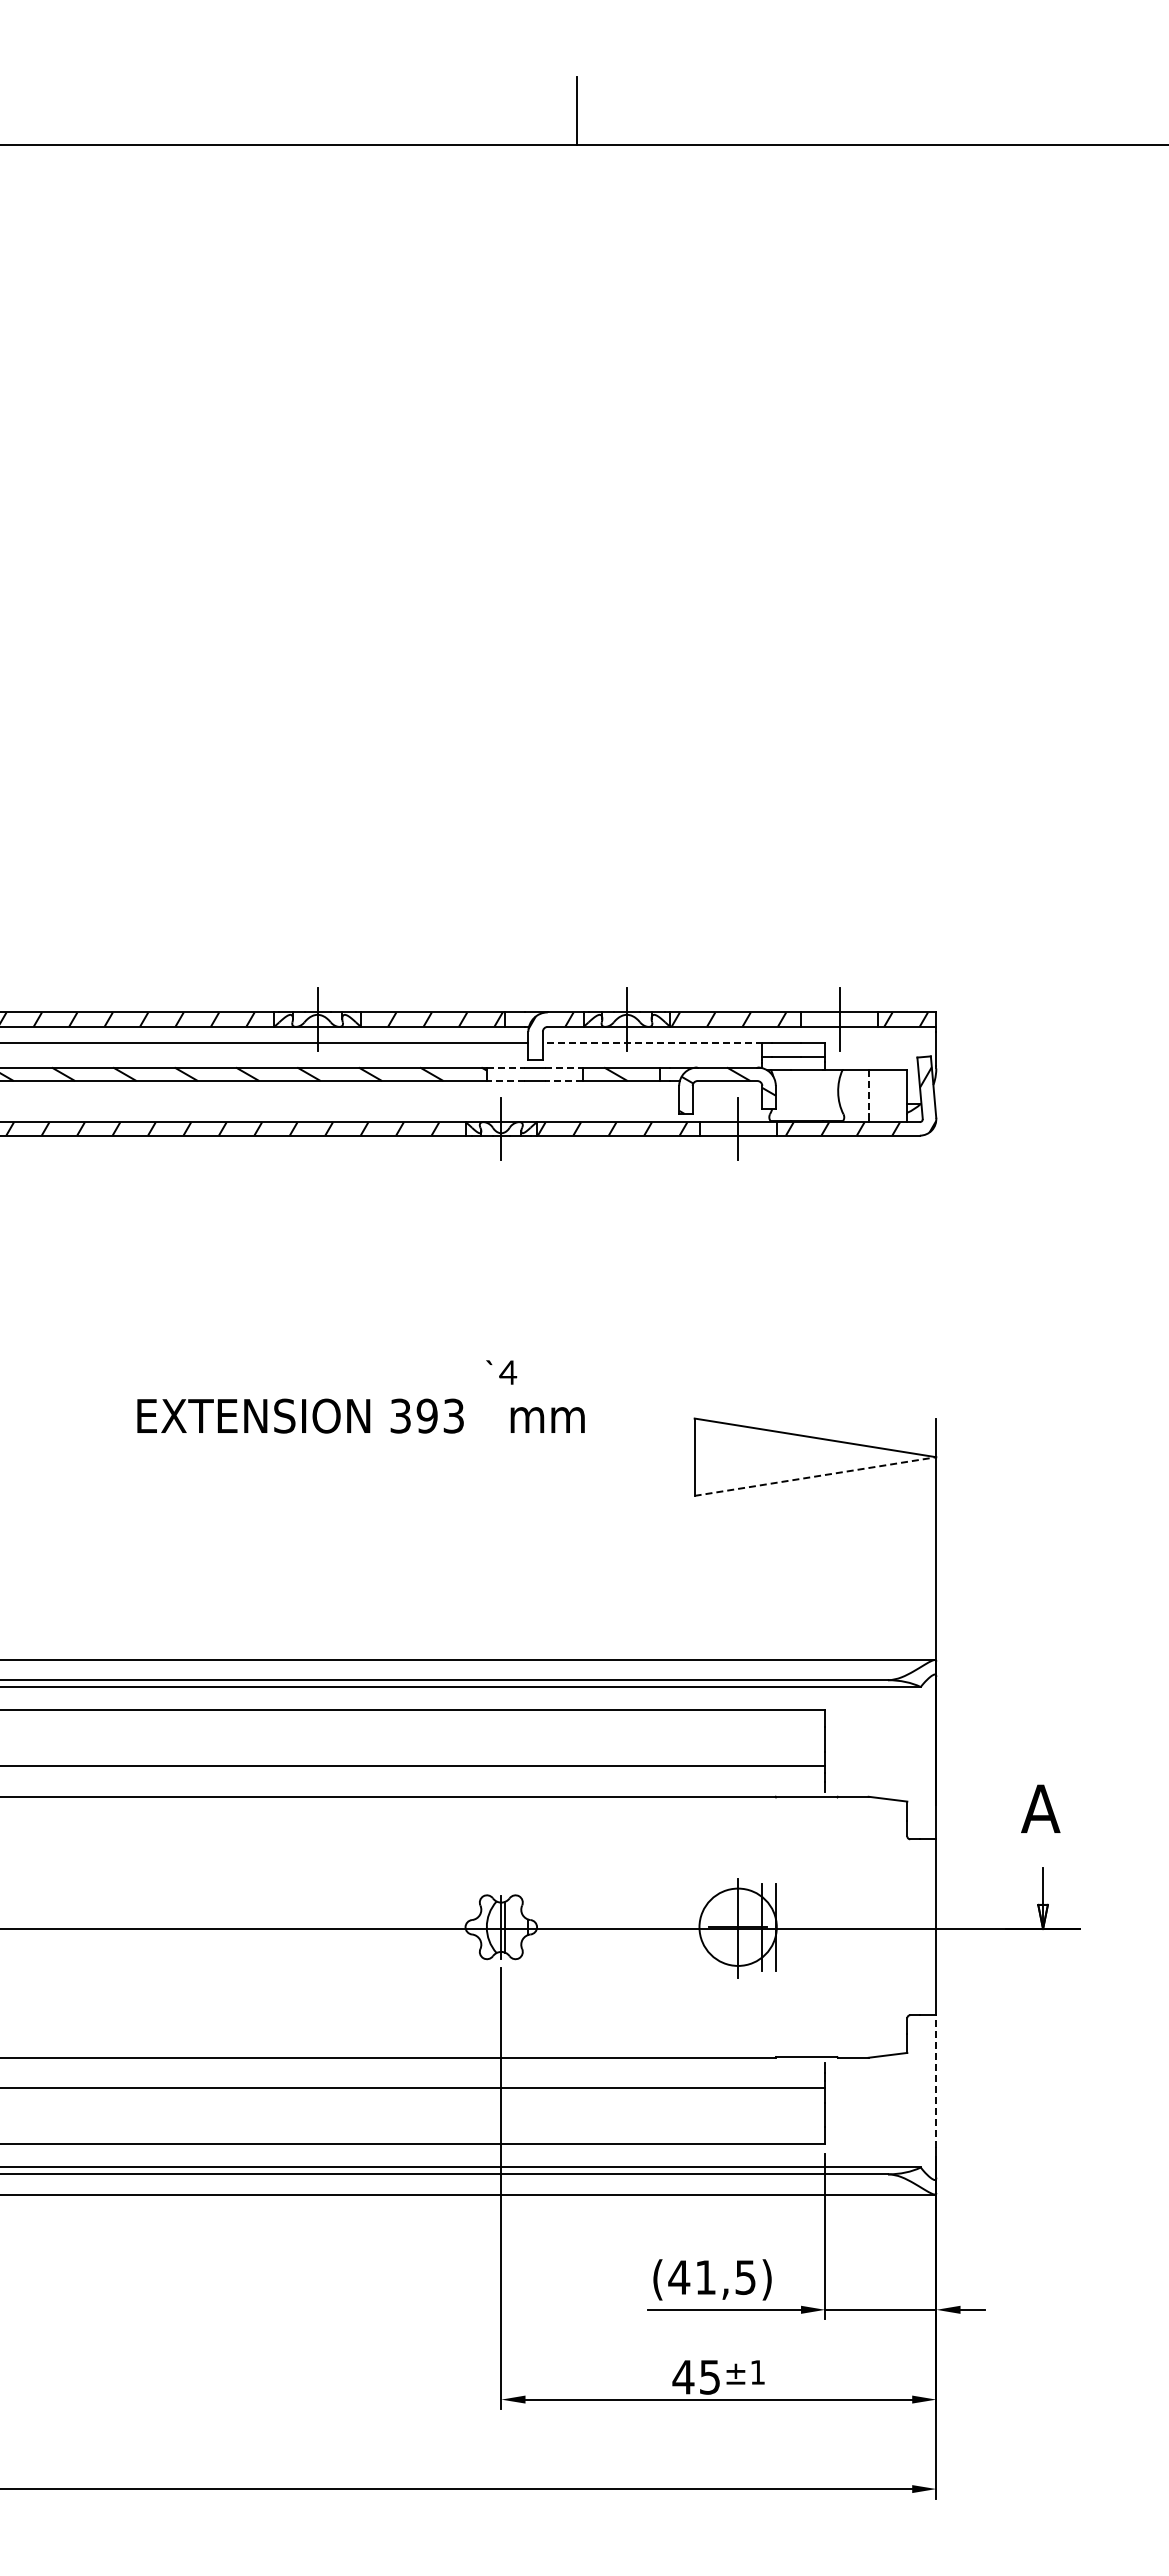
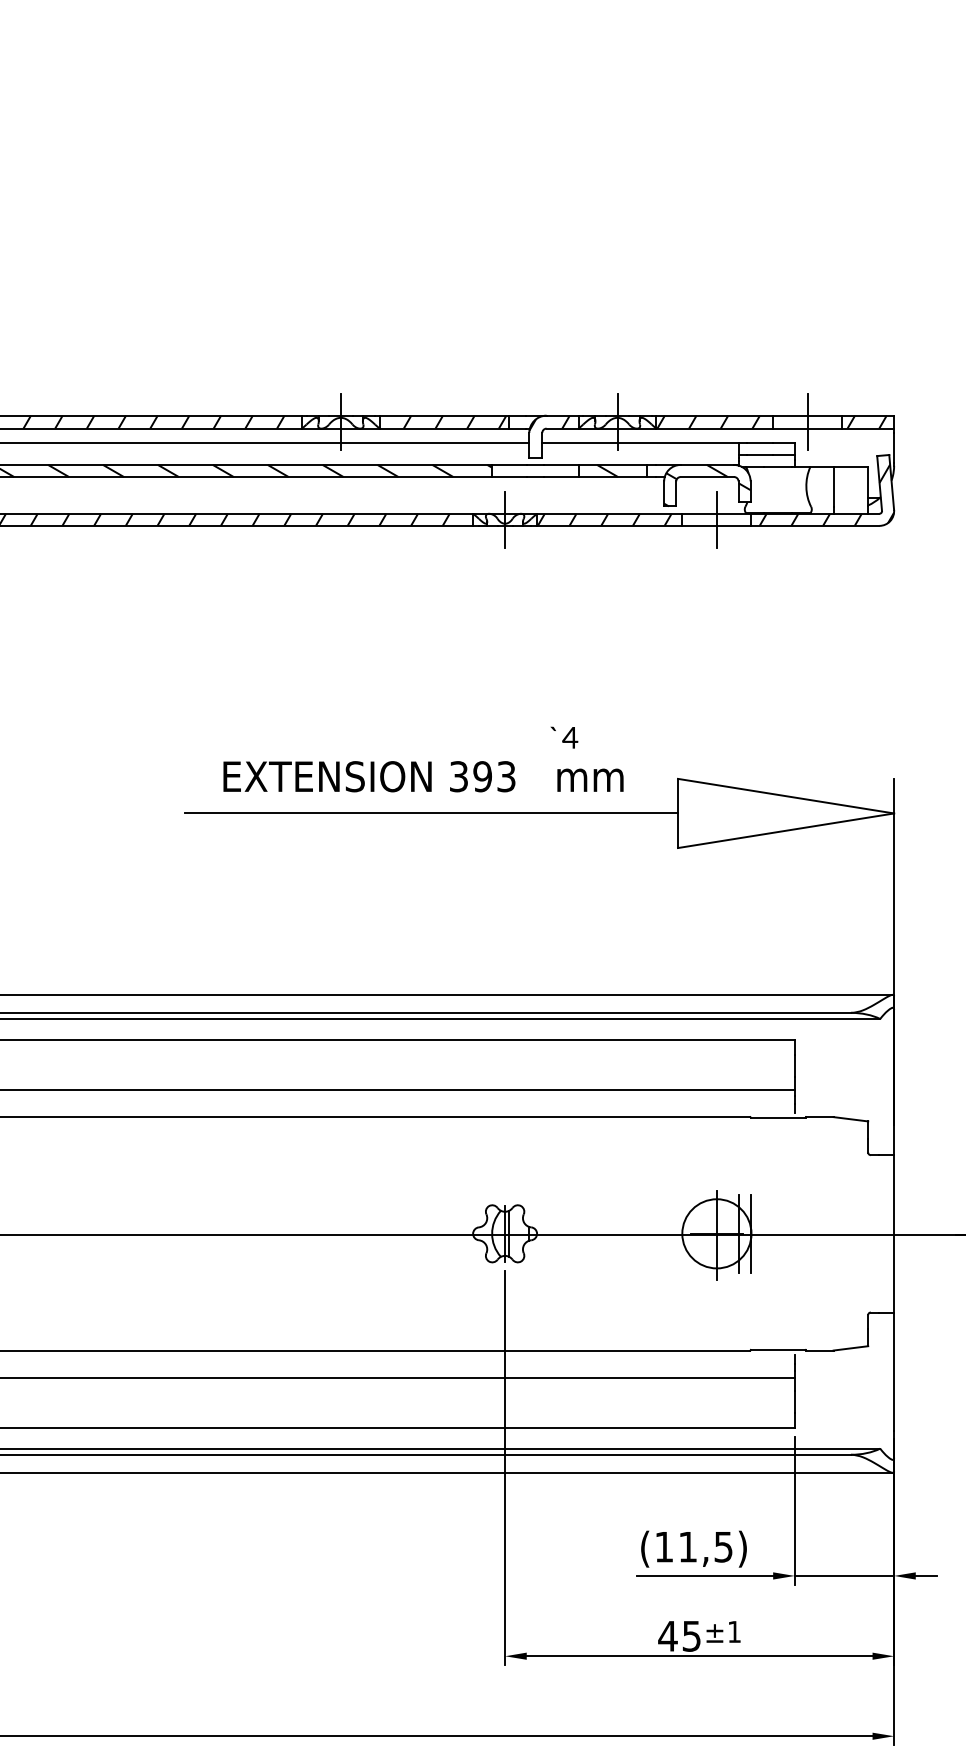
line: (652, 1043) -> (640, 443), dashed -> solid
line: (506, 1067) -> (509, 464), dashed -> solid
line: (564, 1067) -> (561, 464), dashed -> solid
line: (505, 1081) -> (508, 477), dashed -> solid
line: (563, 1081) -> (560, 477), dashed -> solid
line: (868, 1092) -> (833, 487), dashed -> solid
text: (501, 1372) -> (564, 737), moved
text: (360, 1415) -> (423, 776), moved
line: (418, 1457) -> (431, 813), added
line: (815, 1476) -> (786, 830), dashed -> solid
line: (936, 2081) -> (894, 1371), dashed -> solid
text: (679, 2277) -> (664, 1547), (41,5) -> (11,5)

